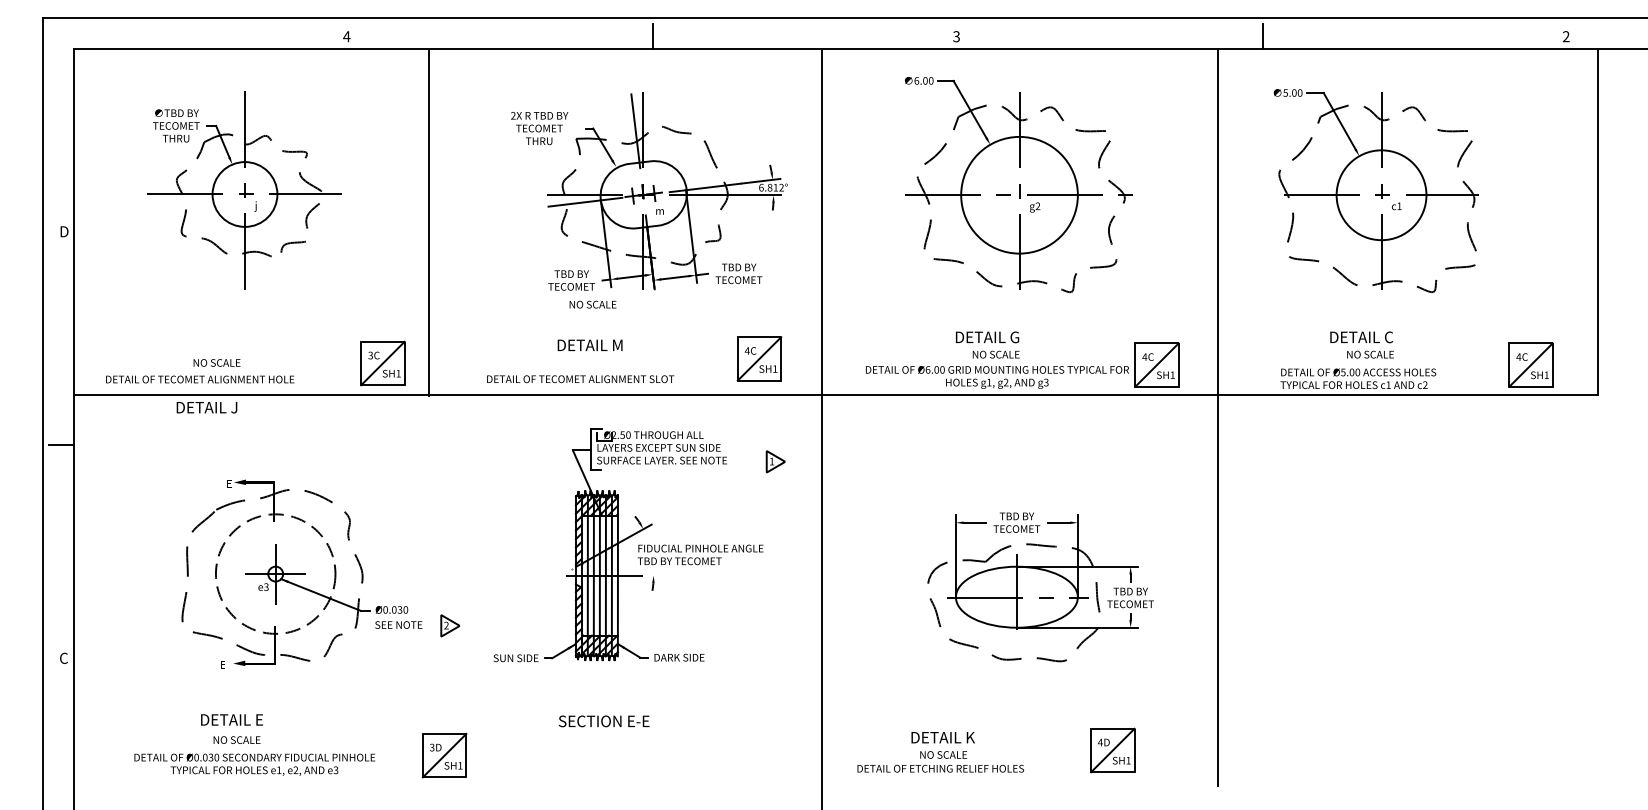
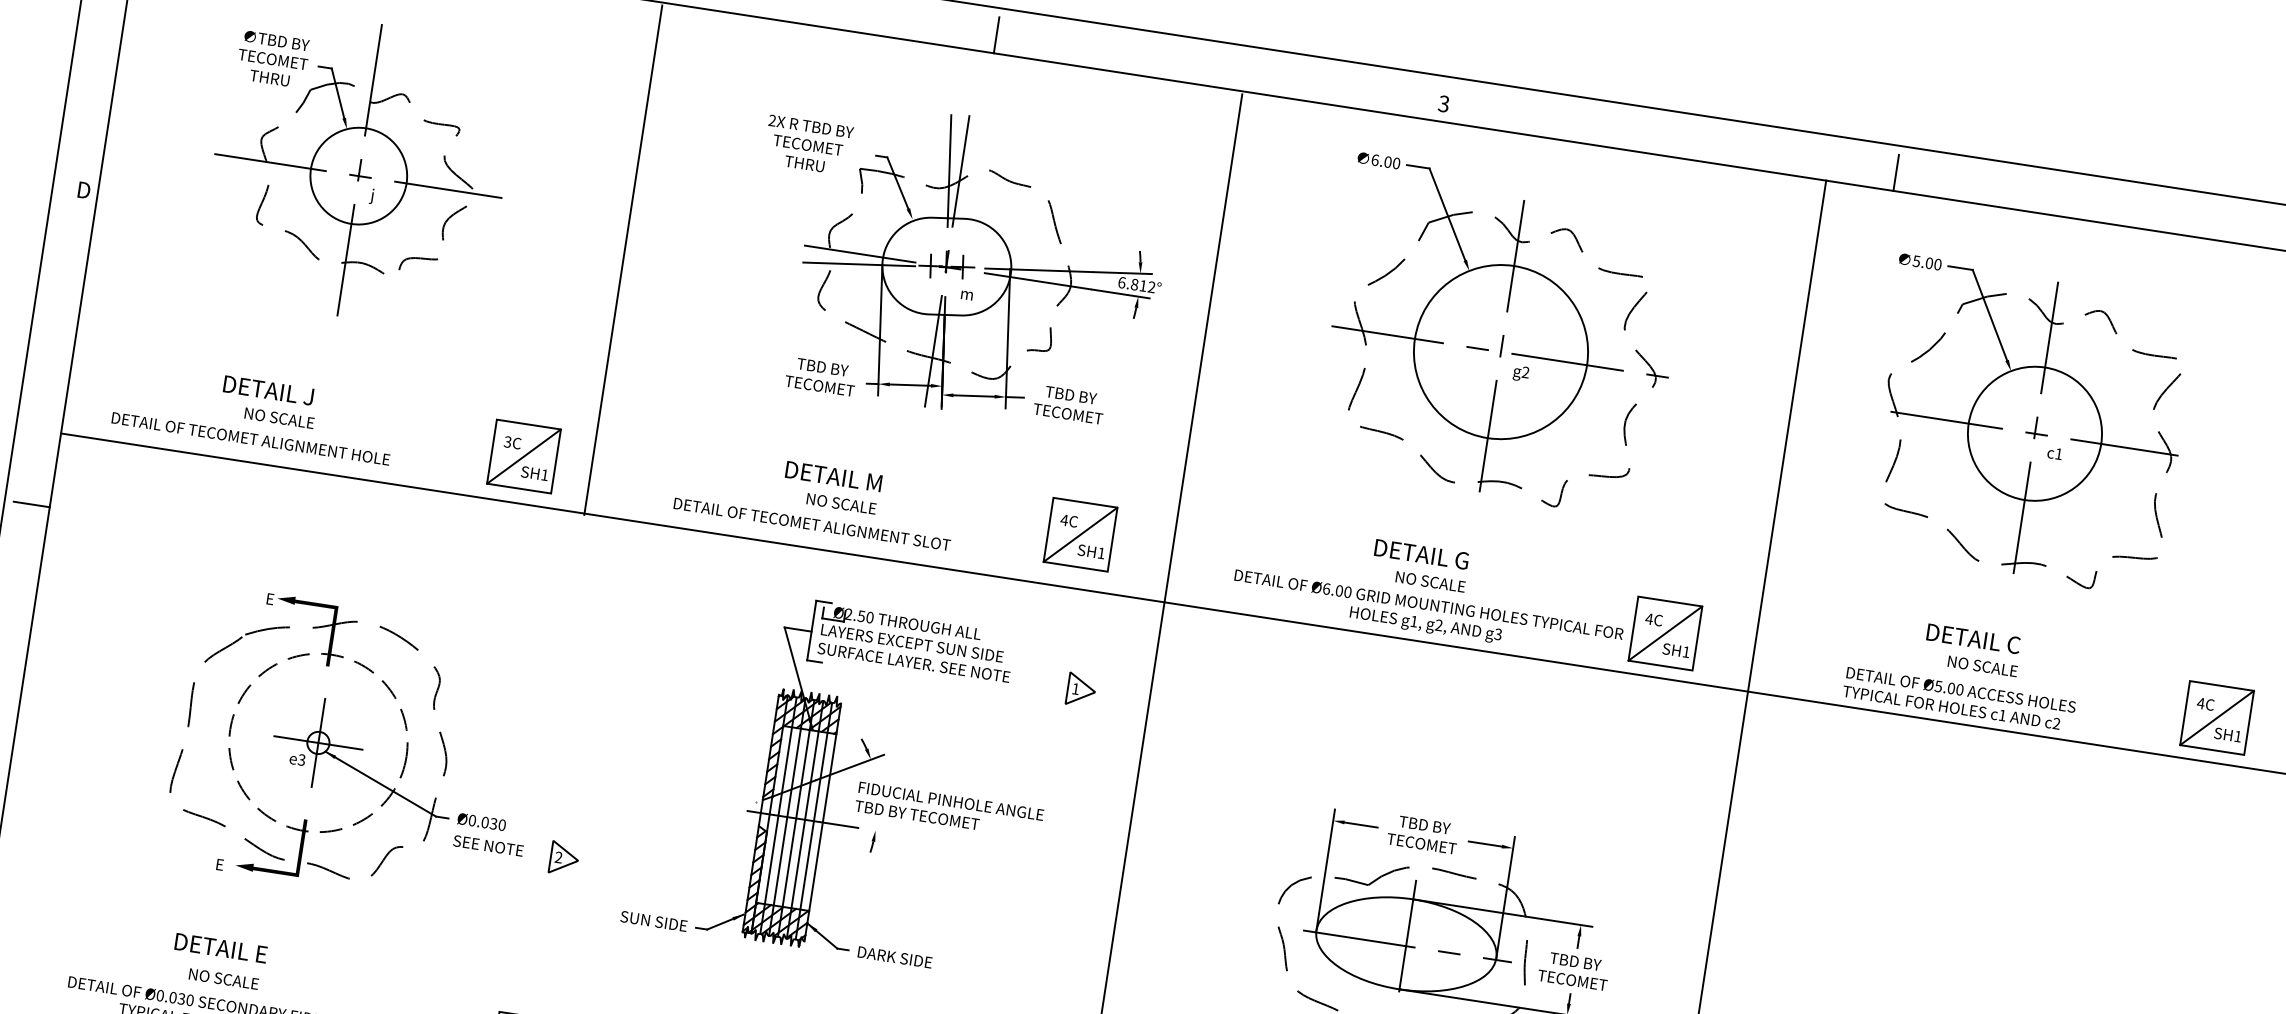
text: (592, 304) -> (840, 503), moved
text: (206, 407) -> (267, 390), moved

